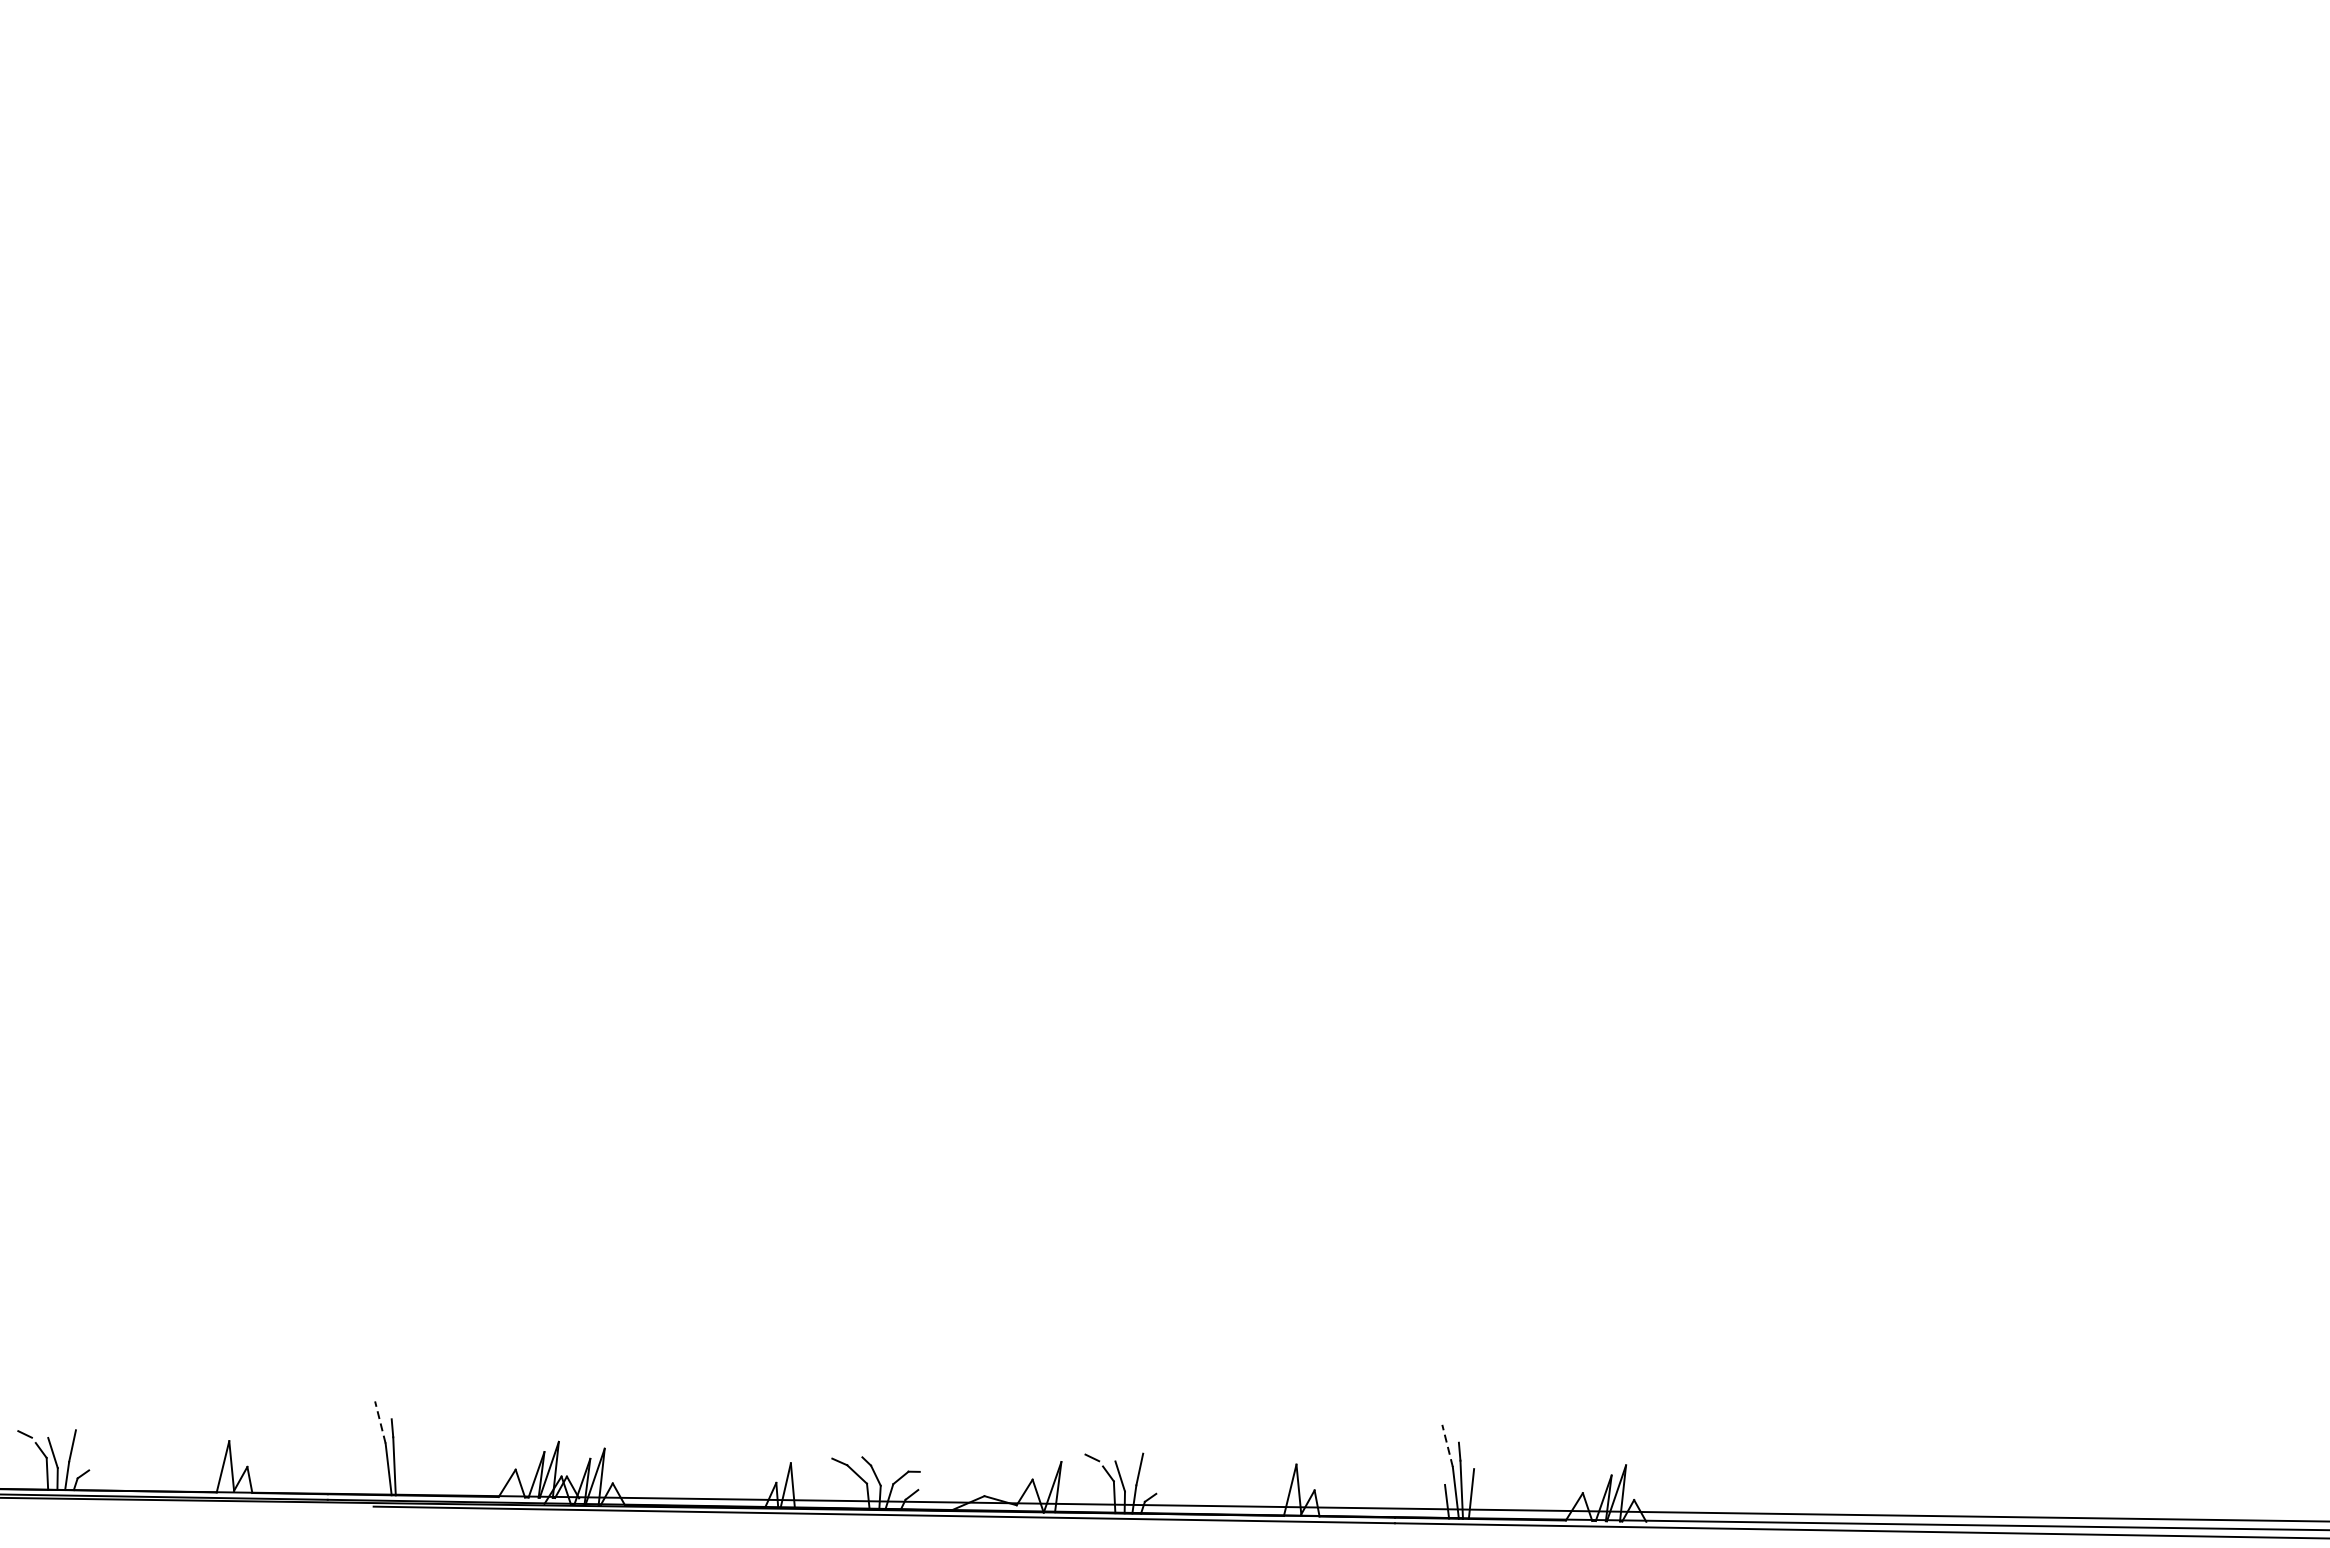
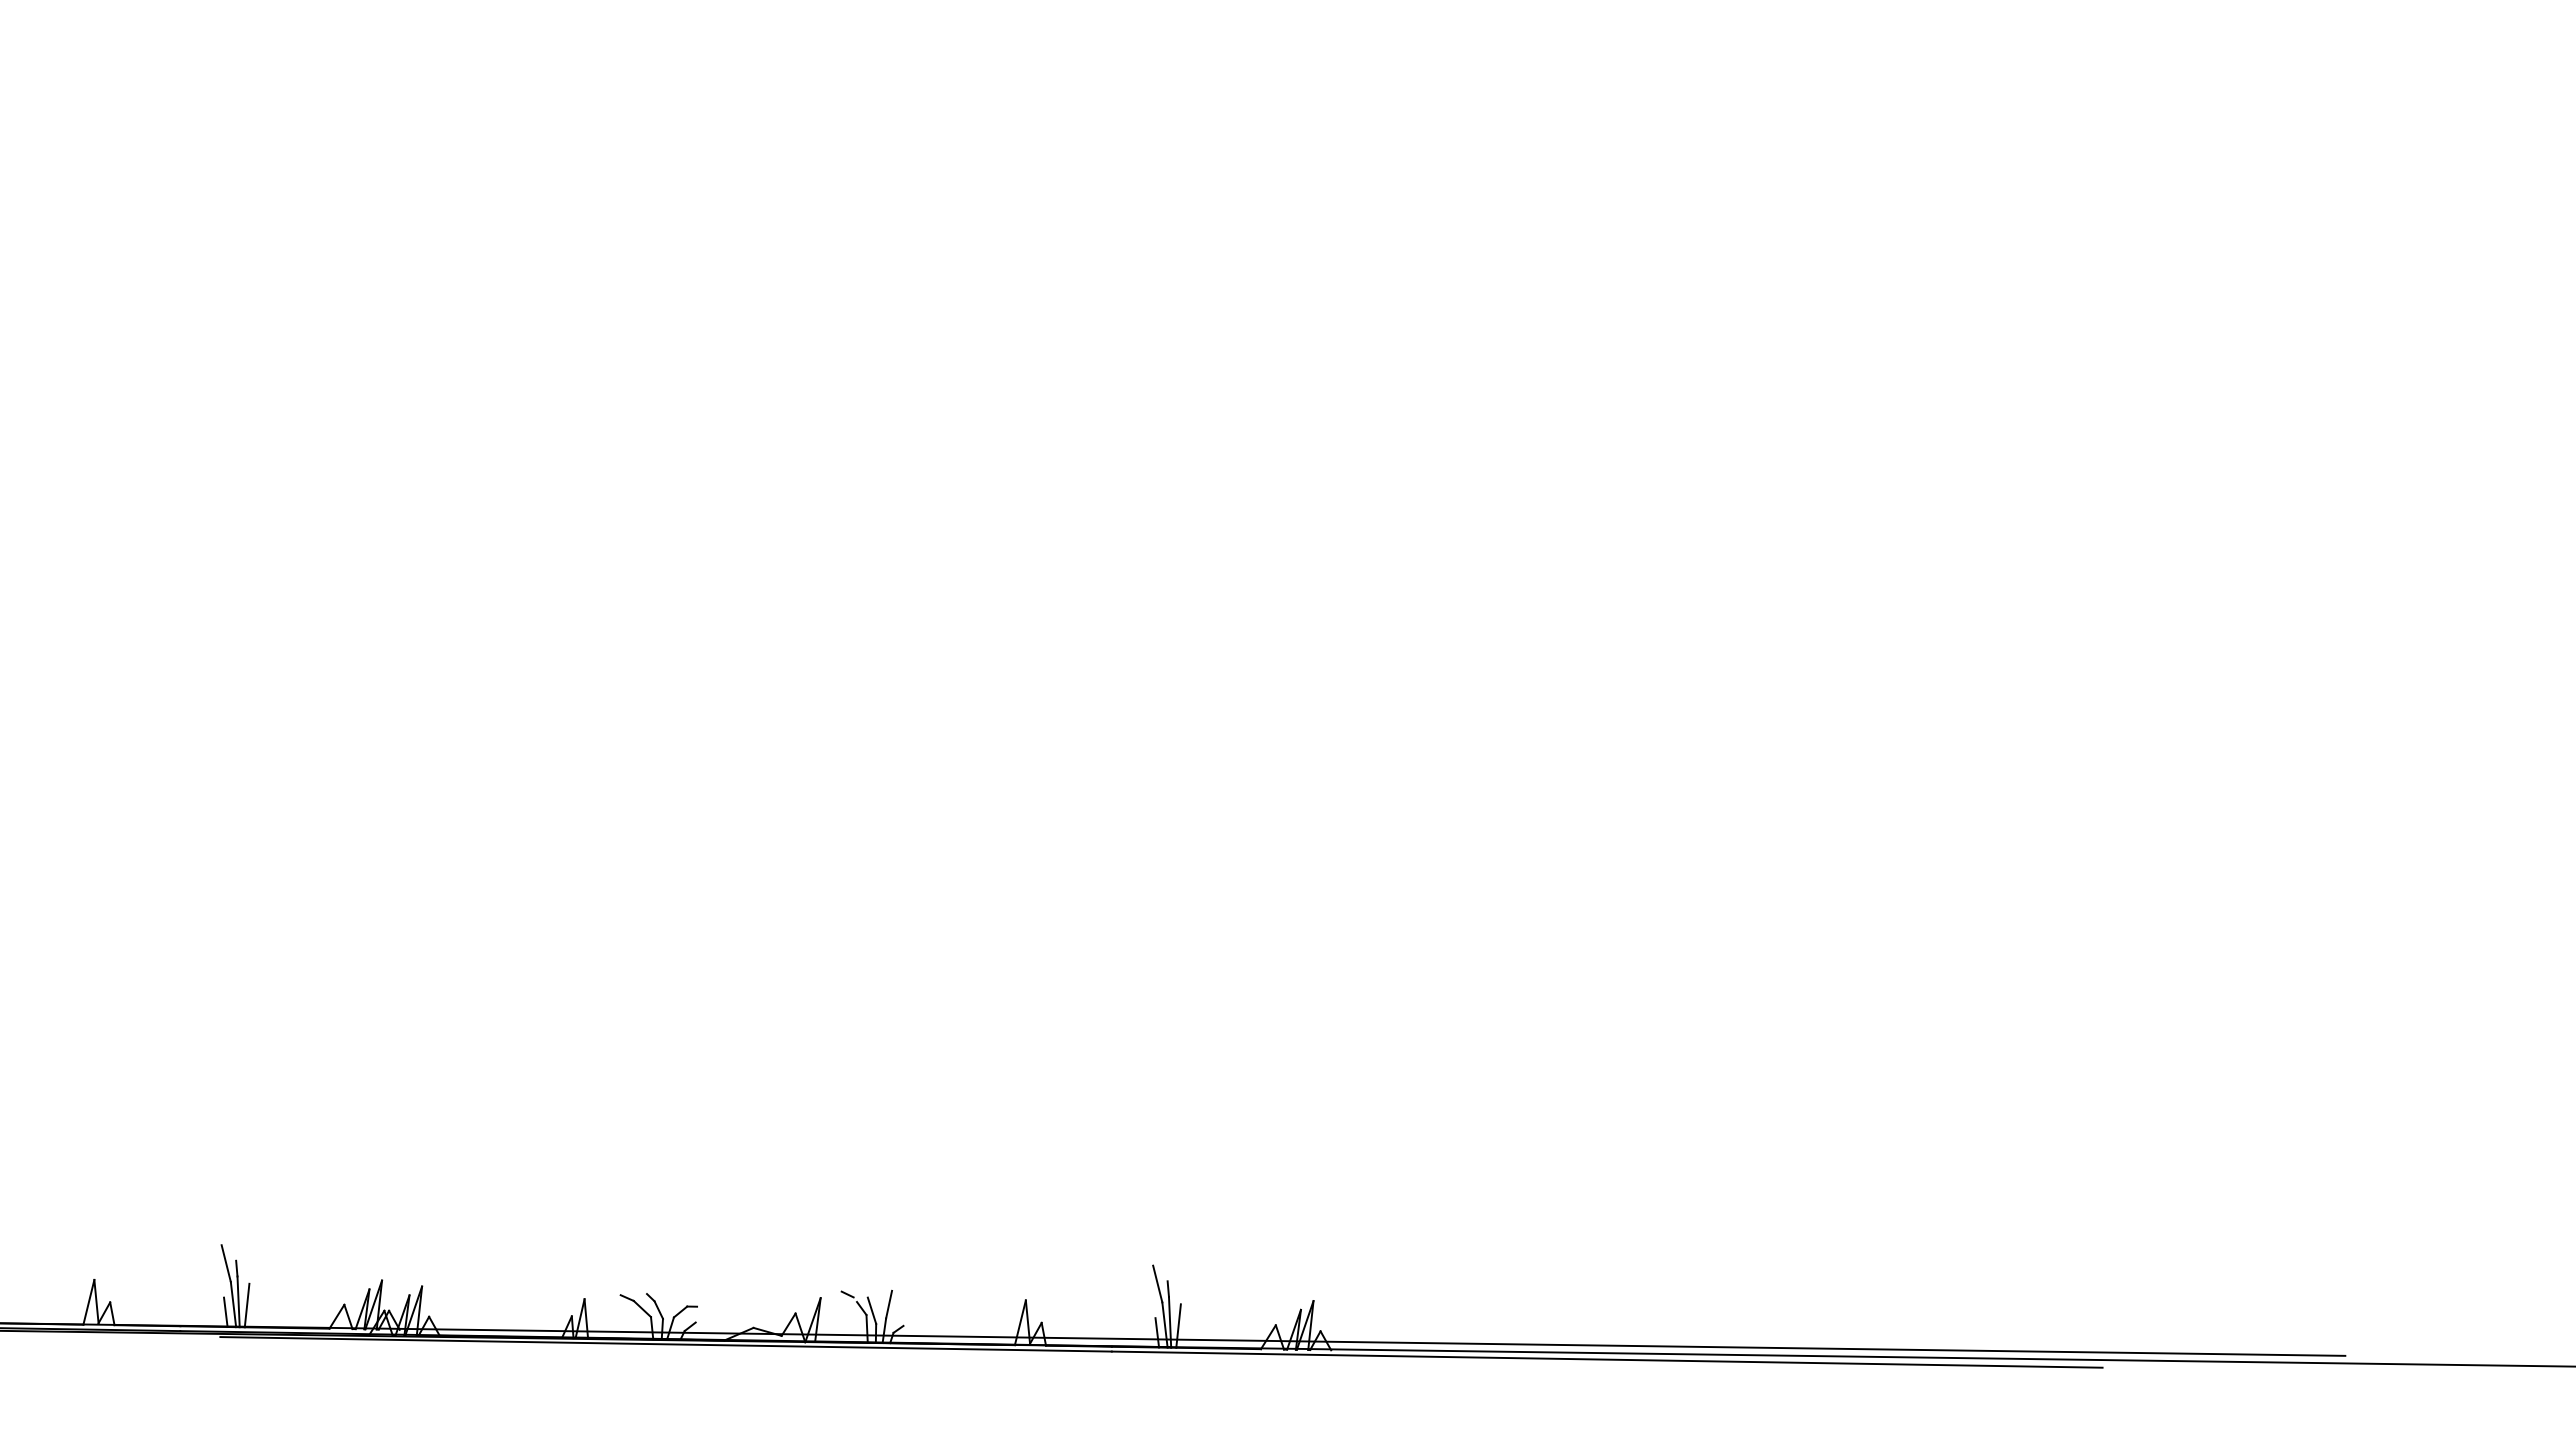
line: (380, 1422) -> (226, 1263), dashed -> solid
line: (1447, 1446) -> (1157, 1284), dashed -> solid
line: (403, 1470) -> (246, 1305), added
line: (379, 1478) -> (225, 1312), added

